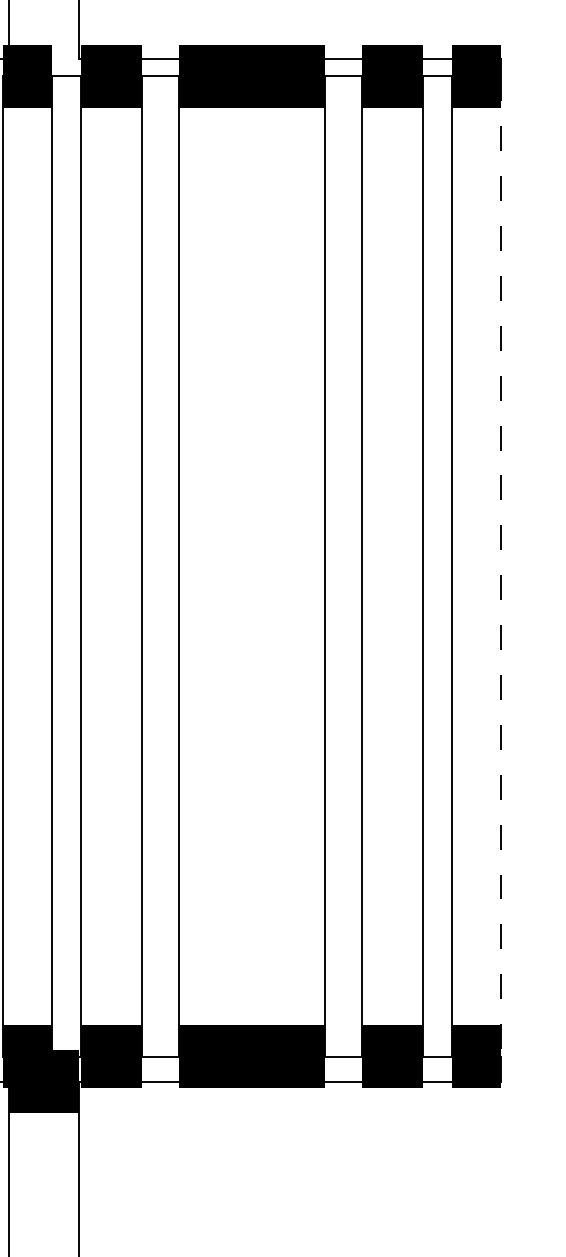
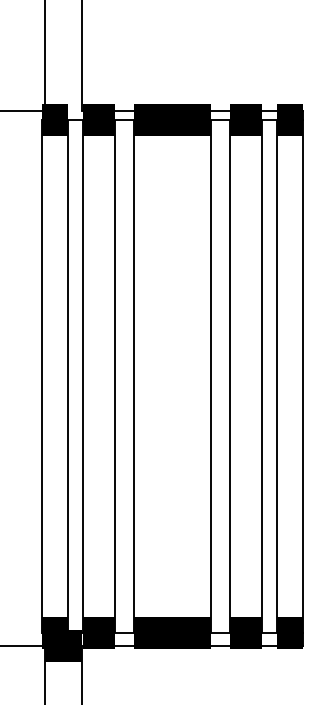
line: (500, 568) -> (302, 377), dashed -> solid

